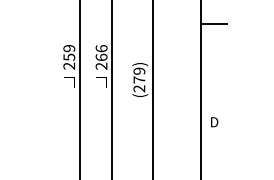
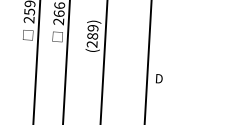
text: (139, 79) -> (92, 35), (279) -> (289)

